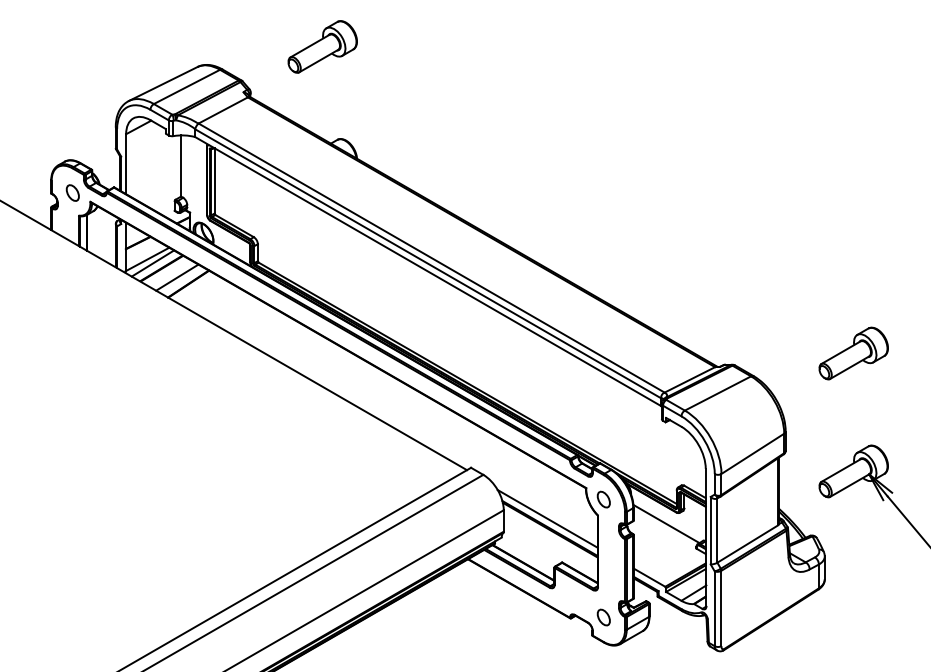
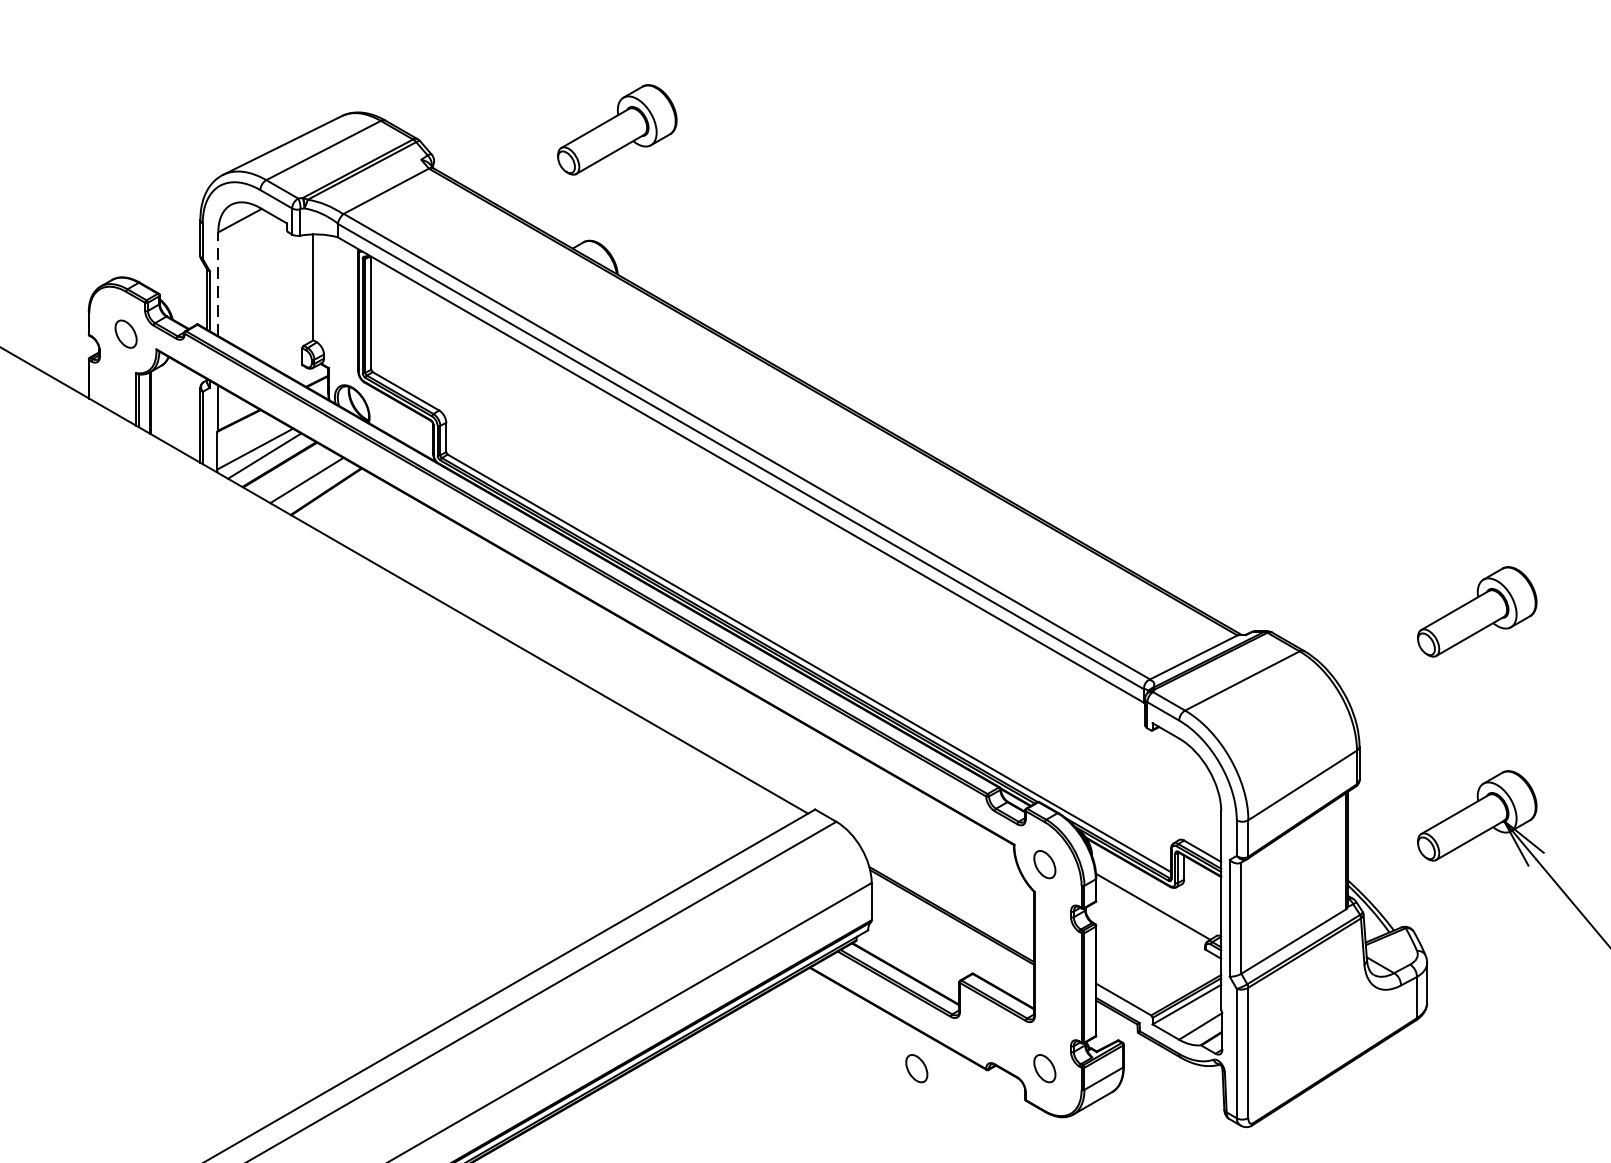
part: (322, 46) -> (616, 129), moved
line: (126, 164) -> (218, 284), solid -> dashed
line: (547, 518) -> (947, 897), removed
part: (529, 617) -> (916, 1068), added

